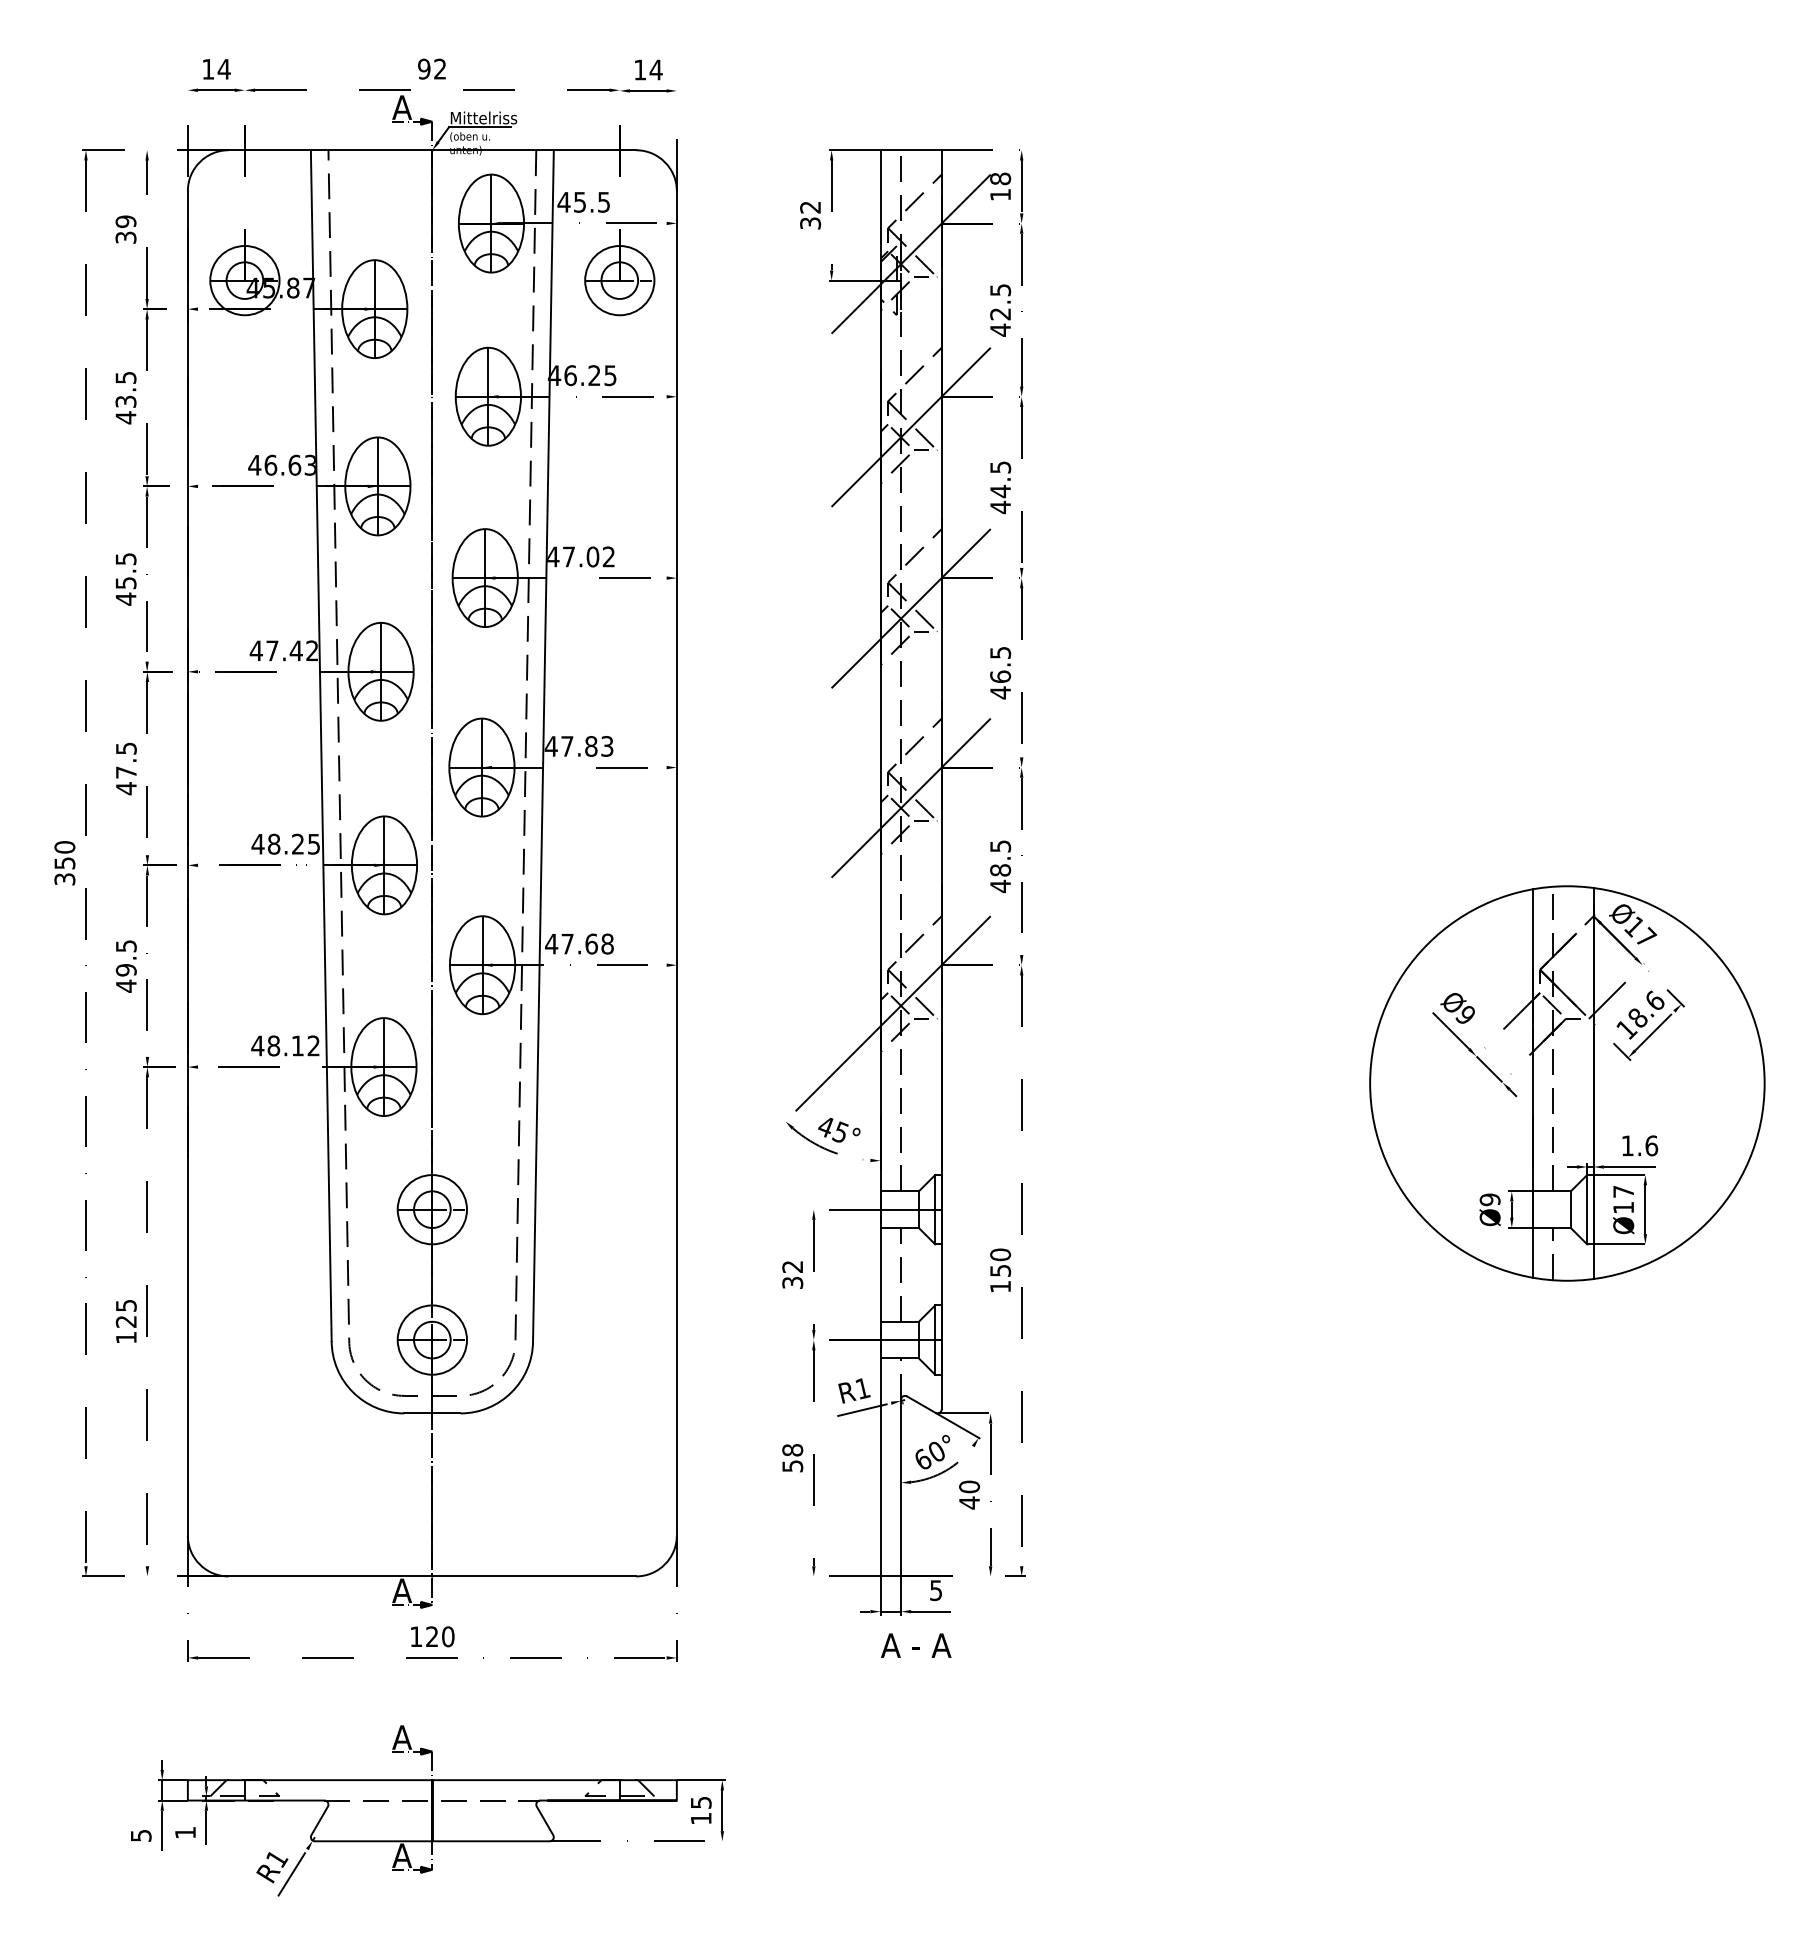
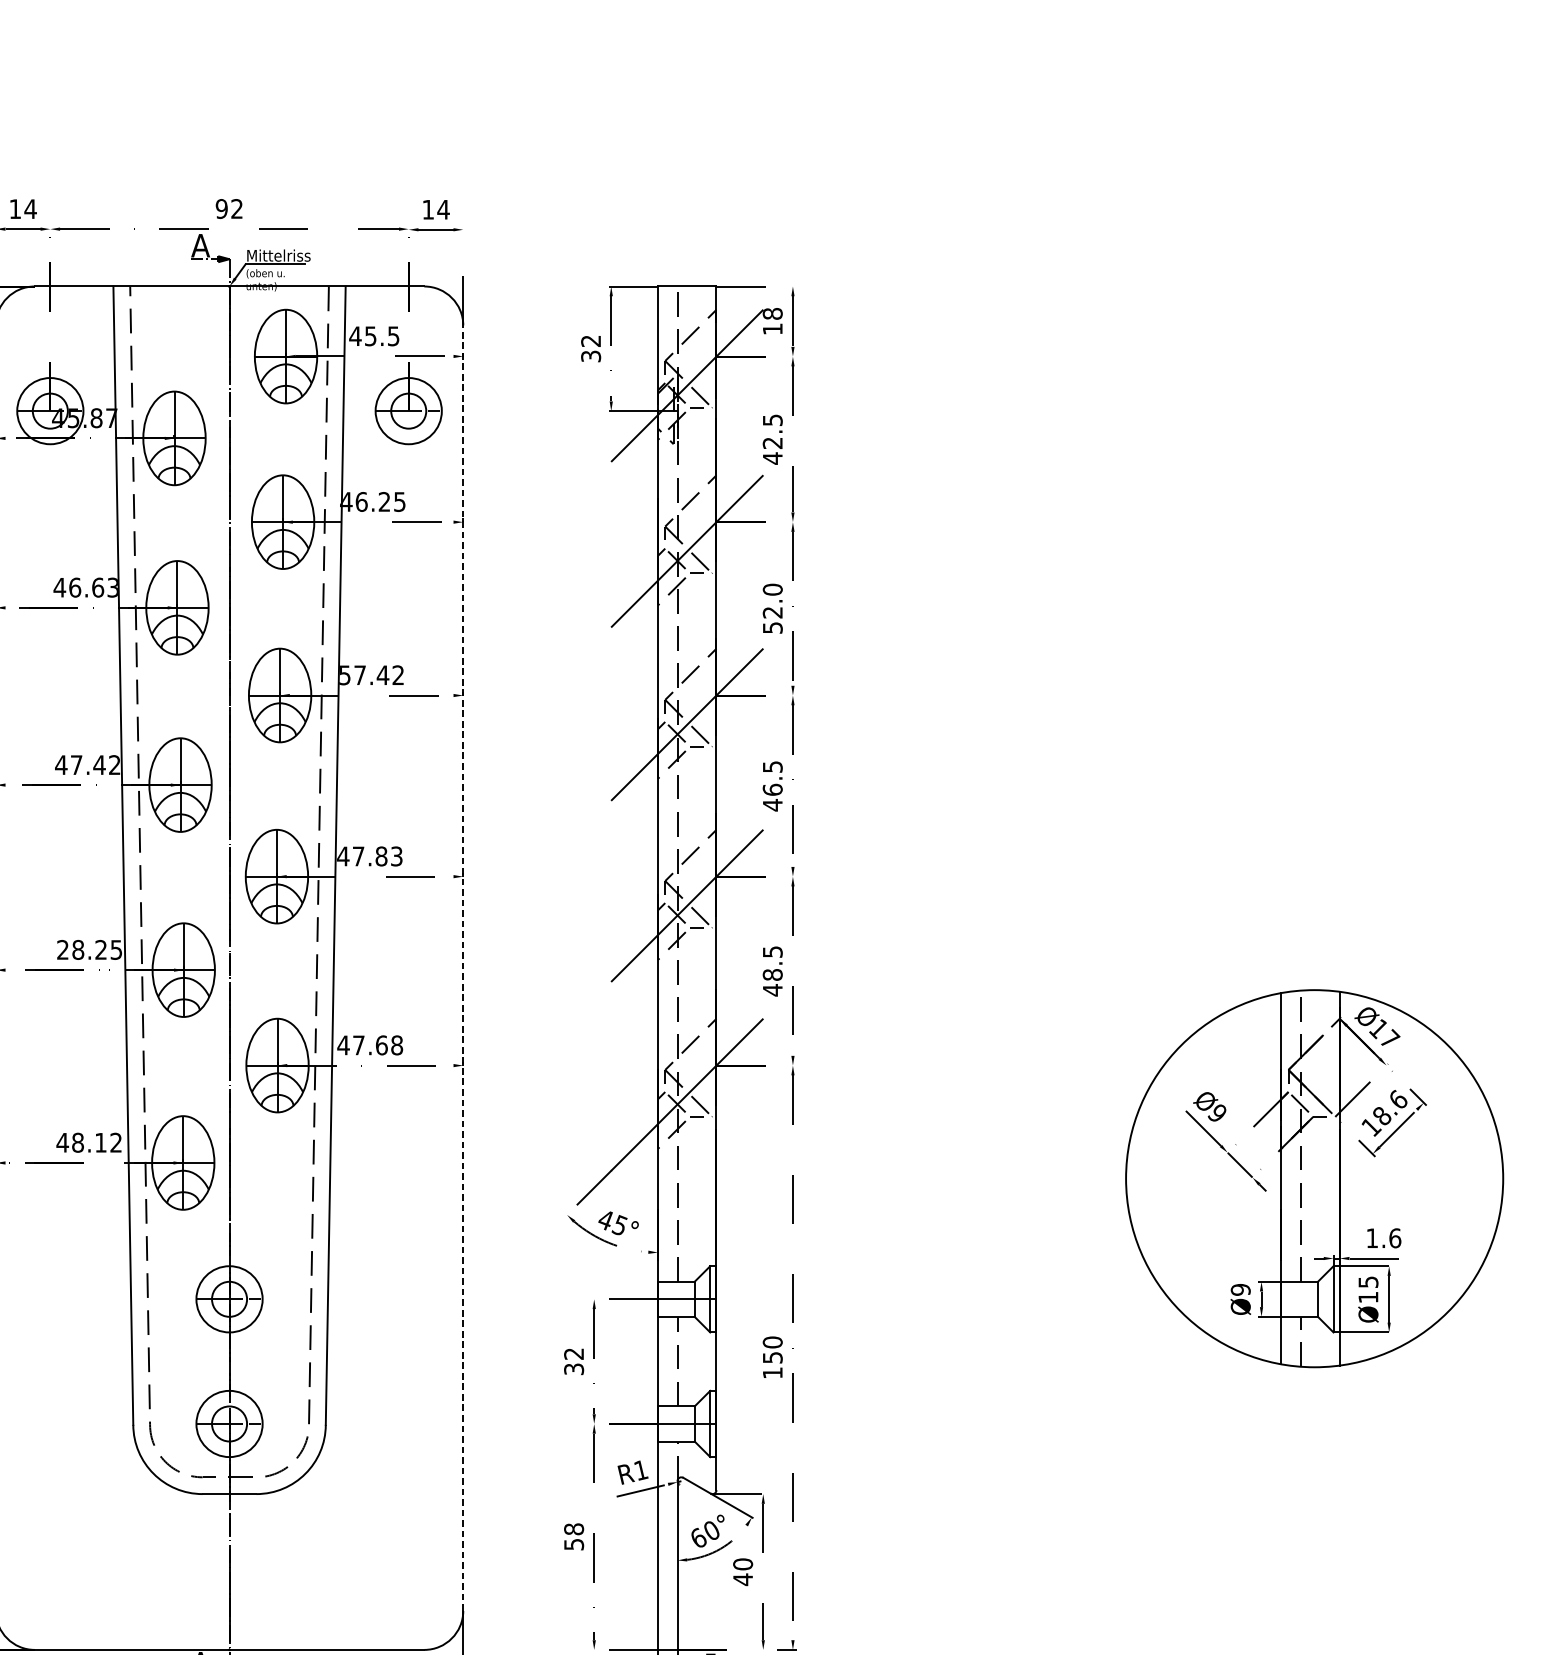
text: (1000, 487) -> (772, 608), 44.5 -> 52.0
text: (573, 556) -> (364, 674), 47.02 -> 57.42
text: (257, 843) -> (62, 949), 48.25 -> 28.25
line: (676, 862) -> (462, 967), solid -> dashed
text: (1623, 1191) -> (1368, 1281), Ø17 -> Ø15

